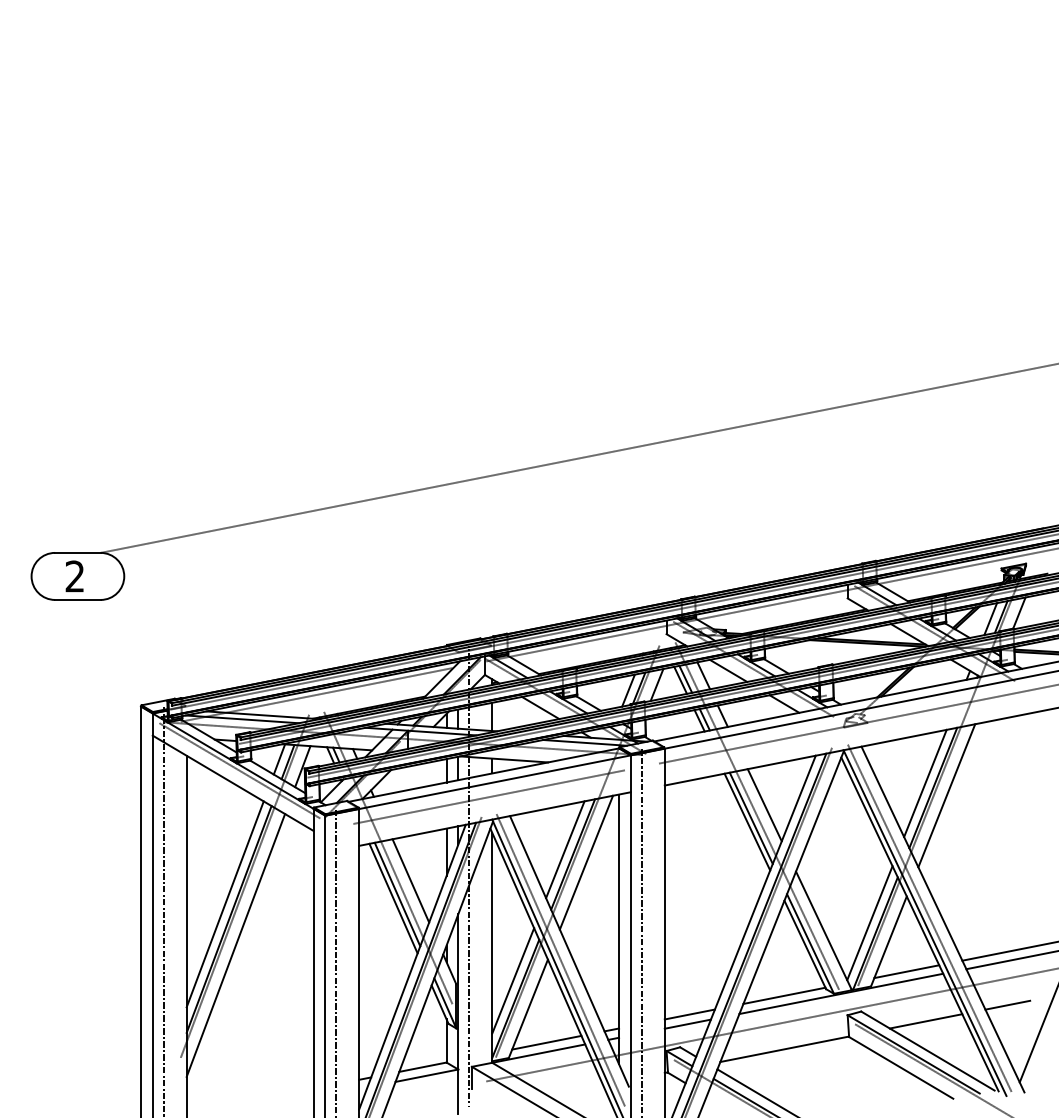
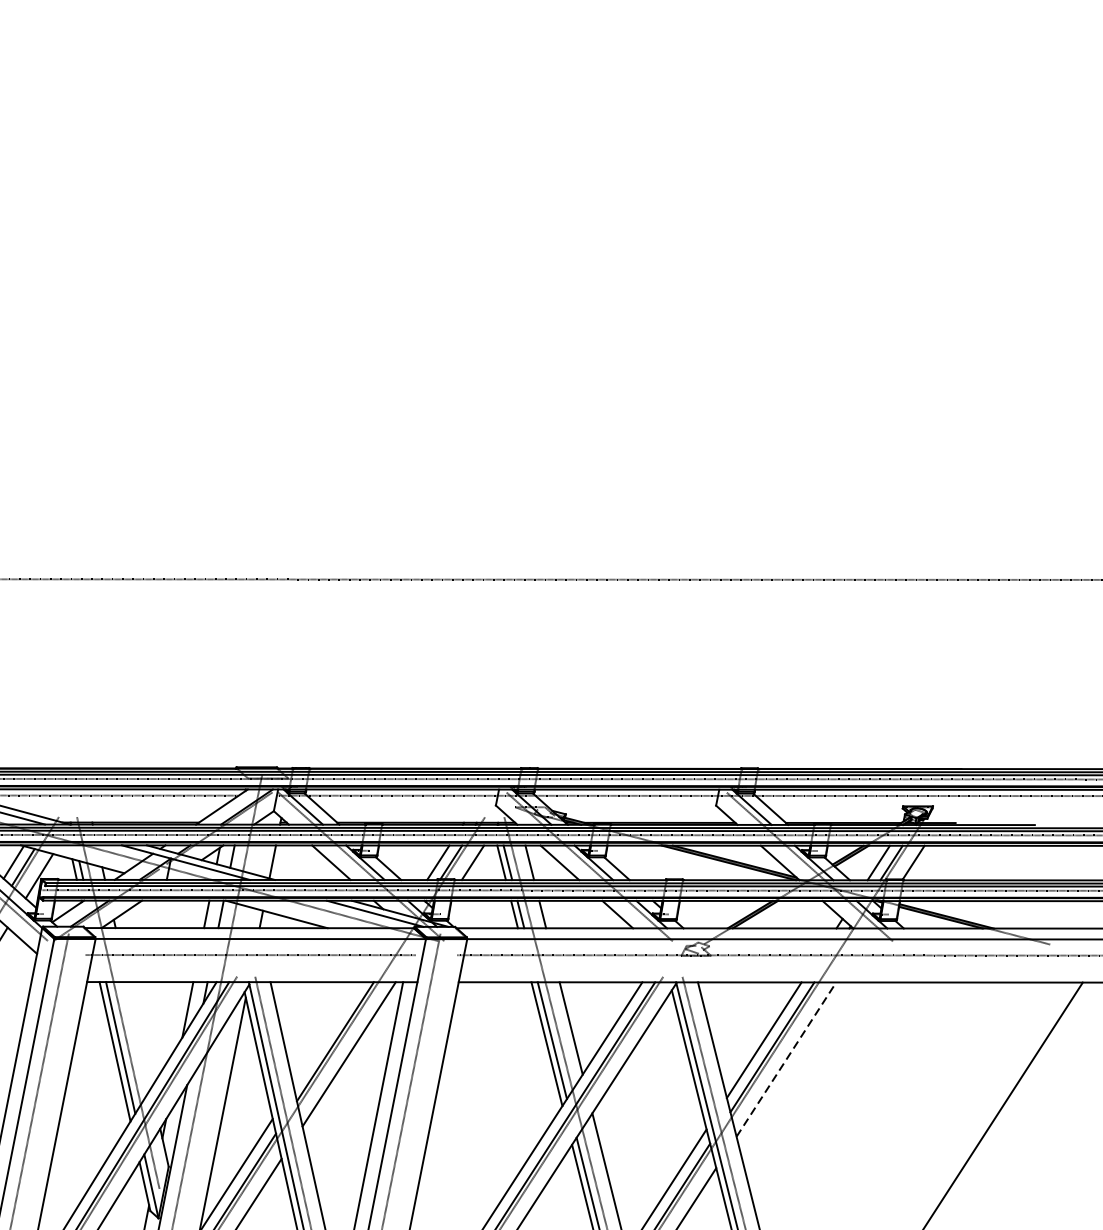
line: (946, 795) -> (786, 1059), solid -> dashed
line: (565, 849) -> (327, 1034), removed
line: (410, 880) -> (139, 1034), removed

